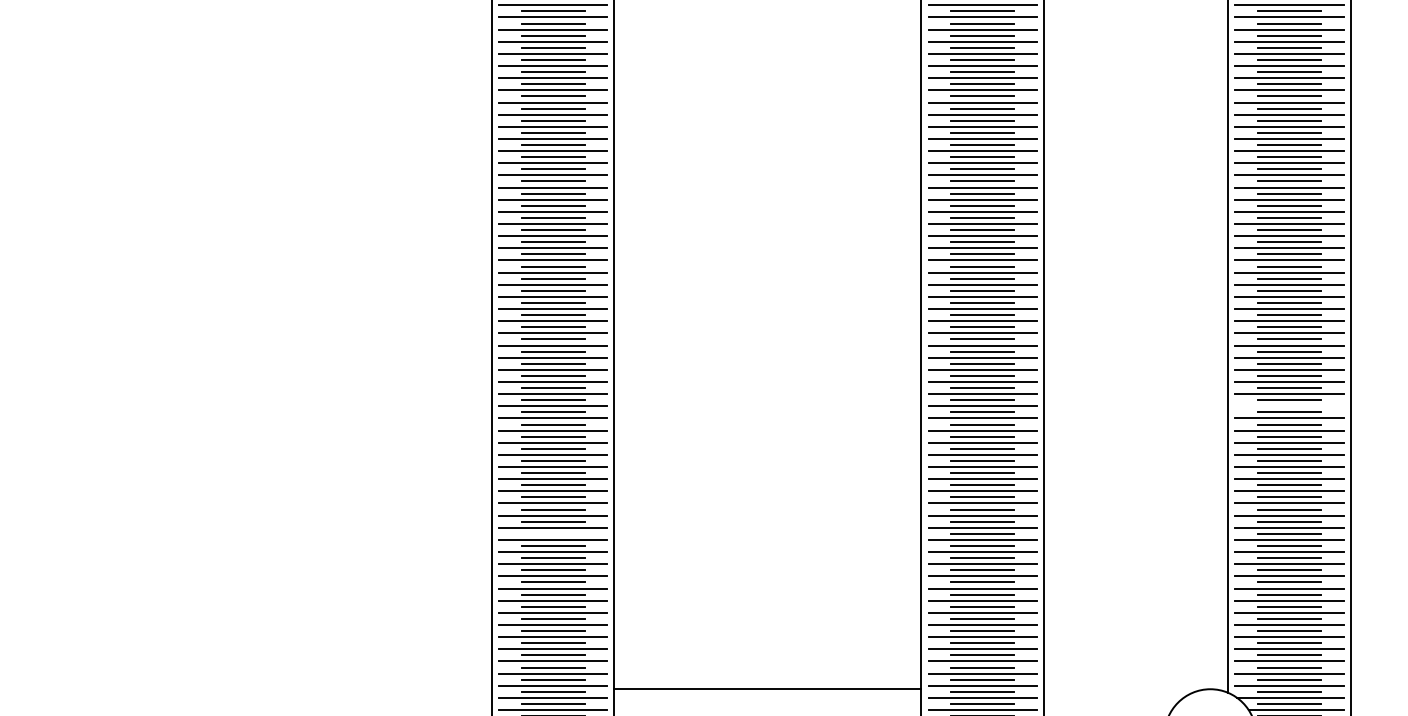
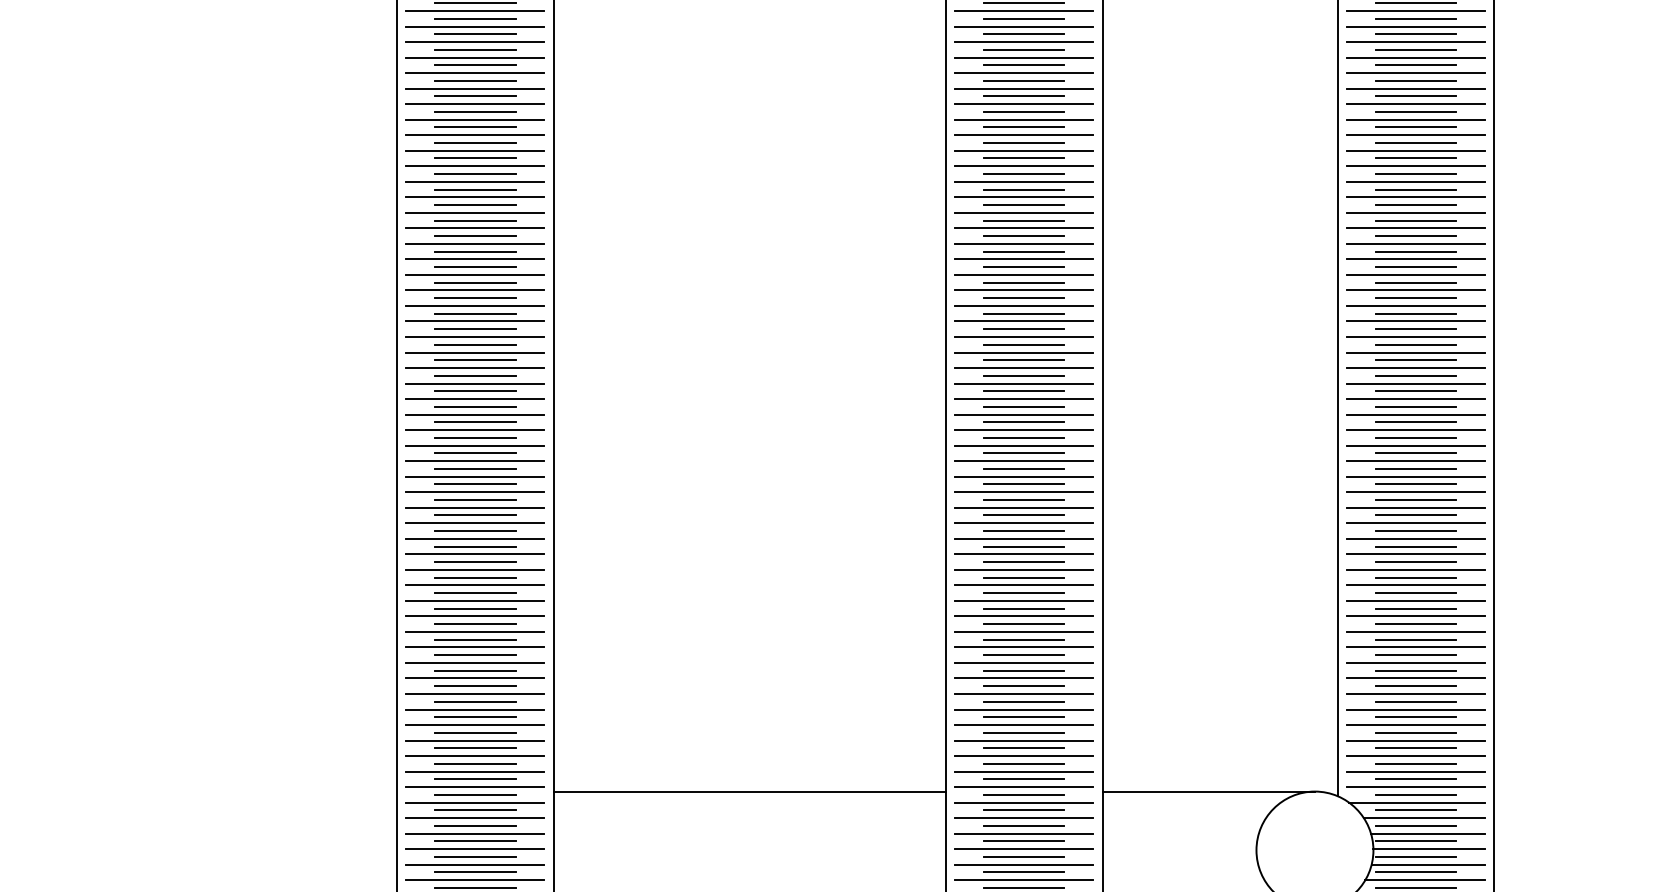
line: (1289, 406) -> (1415, 430), added
line: (552, 533) -> (474, 592), added
line: (1127, 689) -> (1209, 791), added

